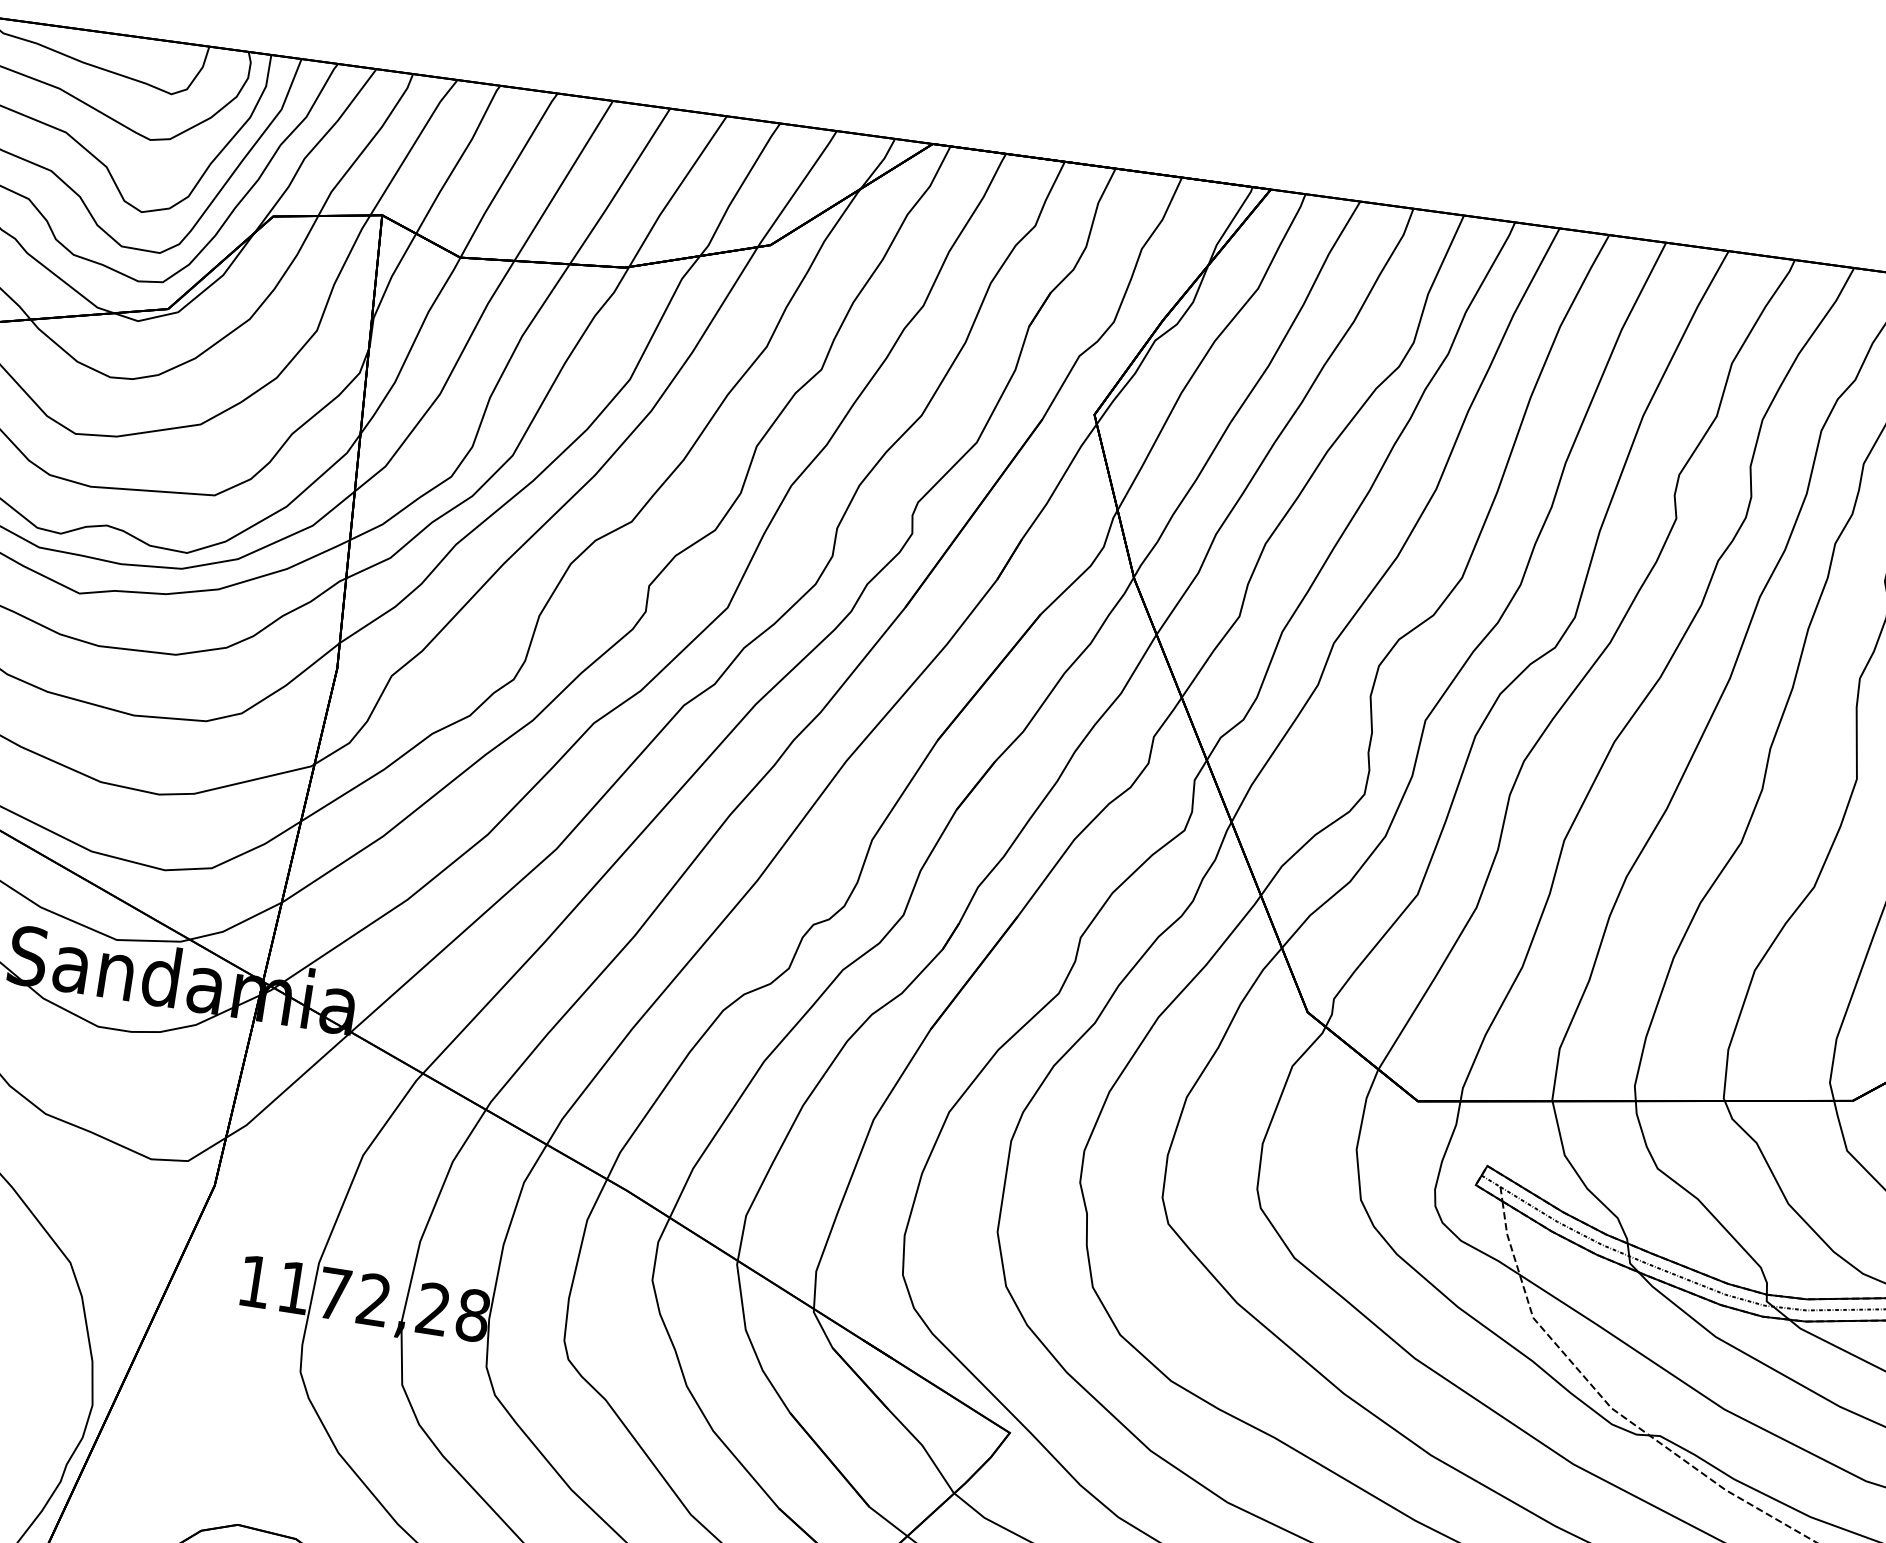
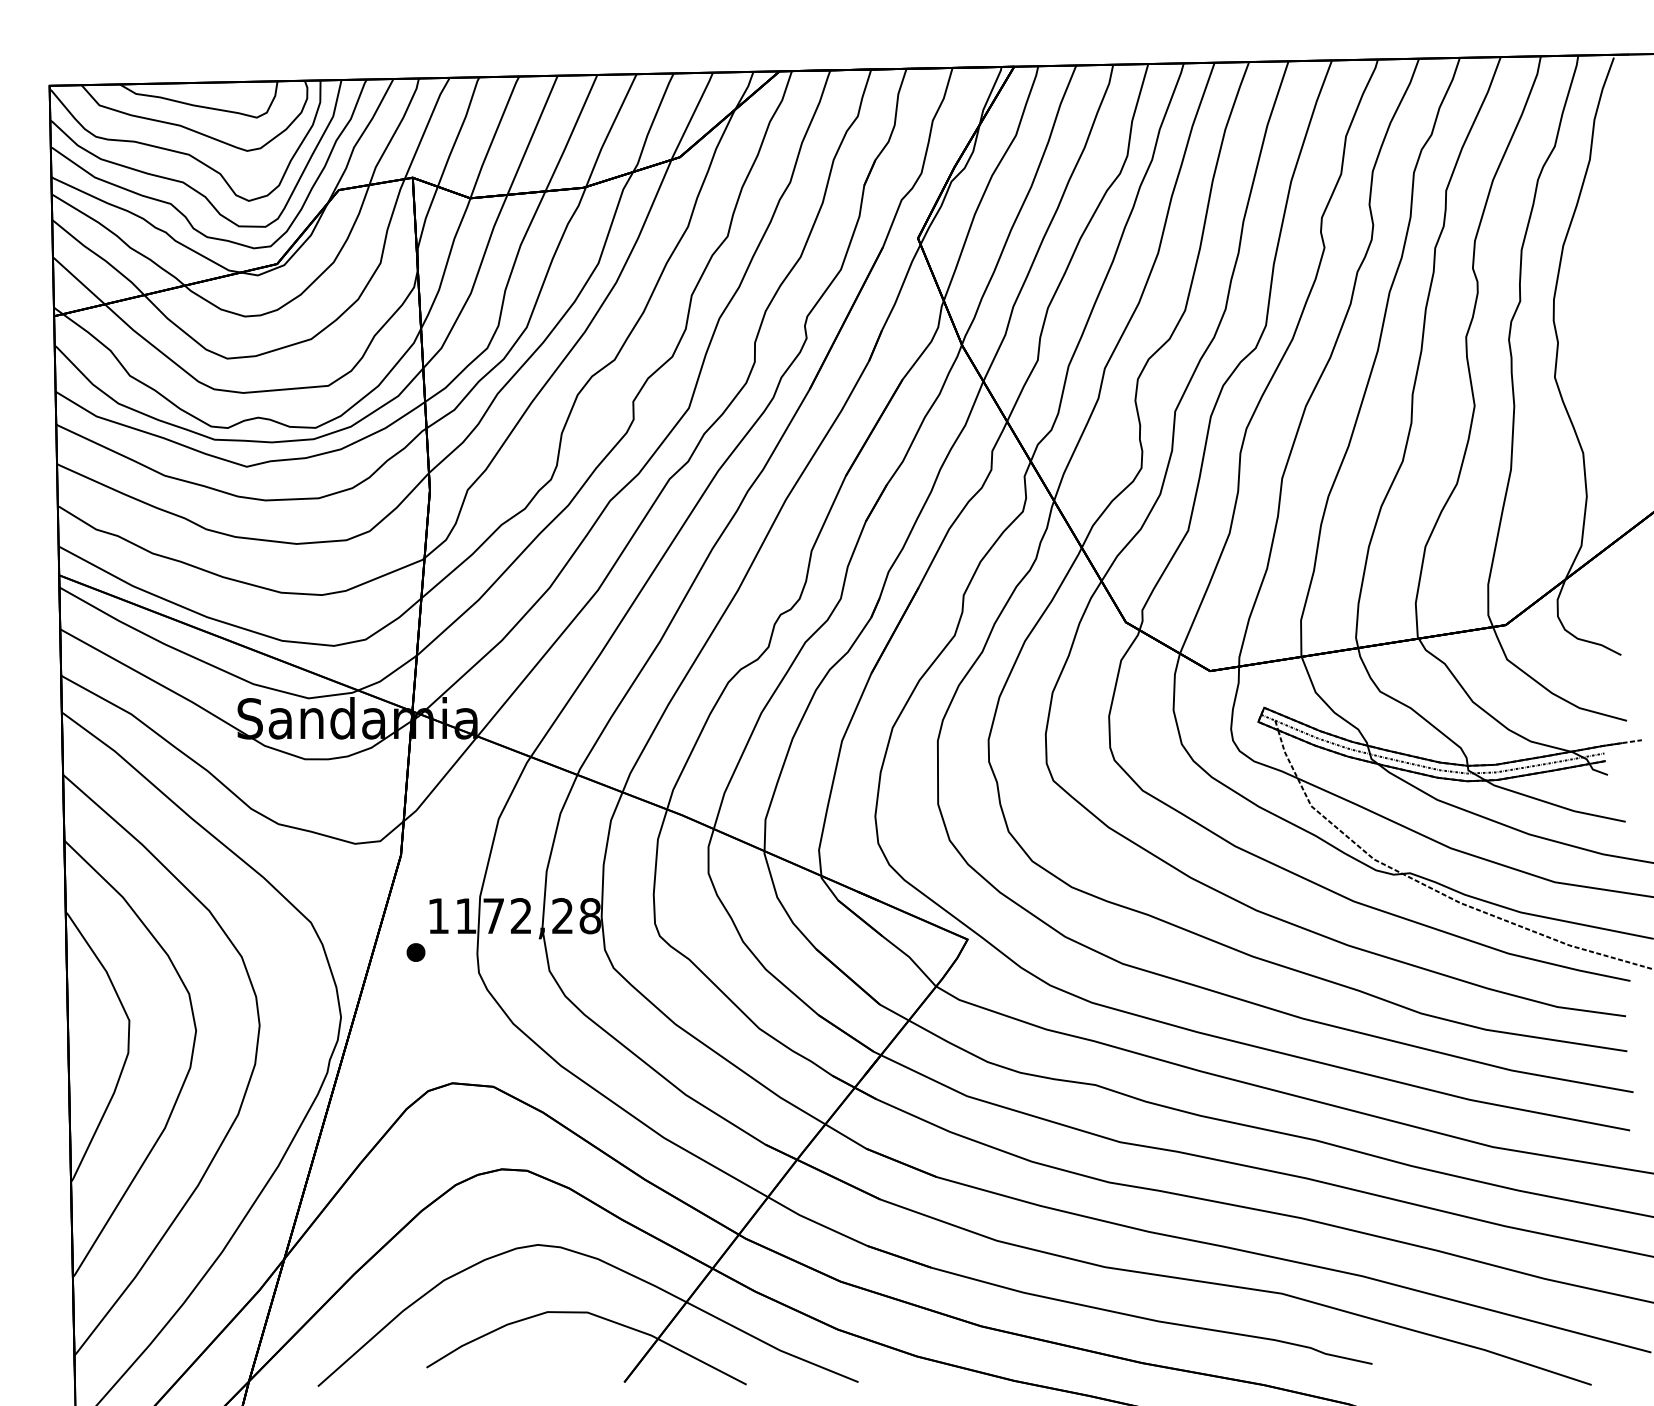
part: (213, 1328) -> (415, 952), added

